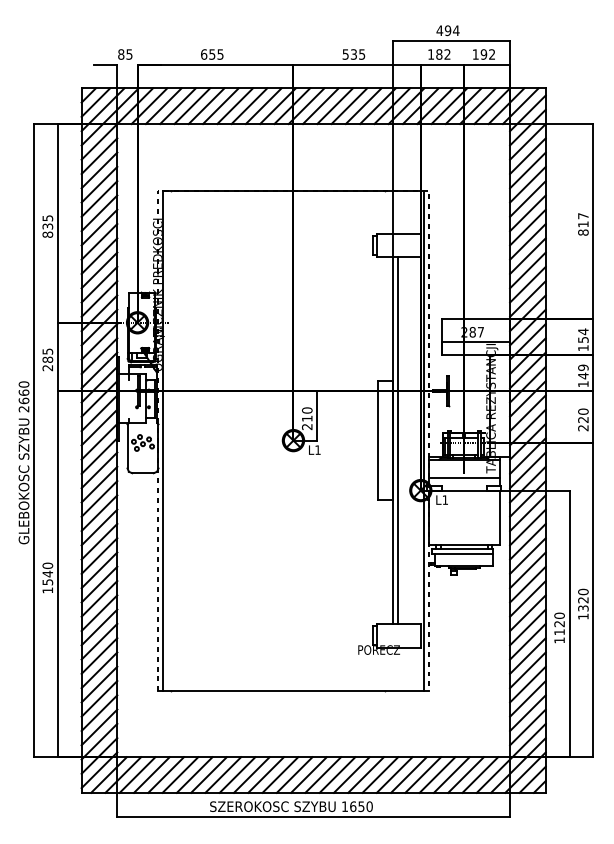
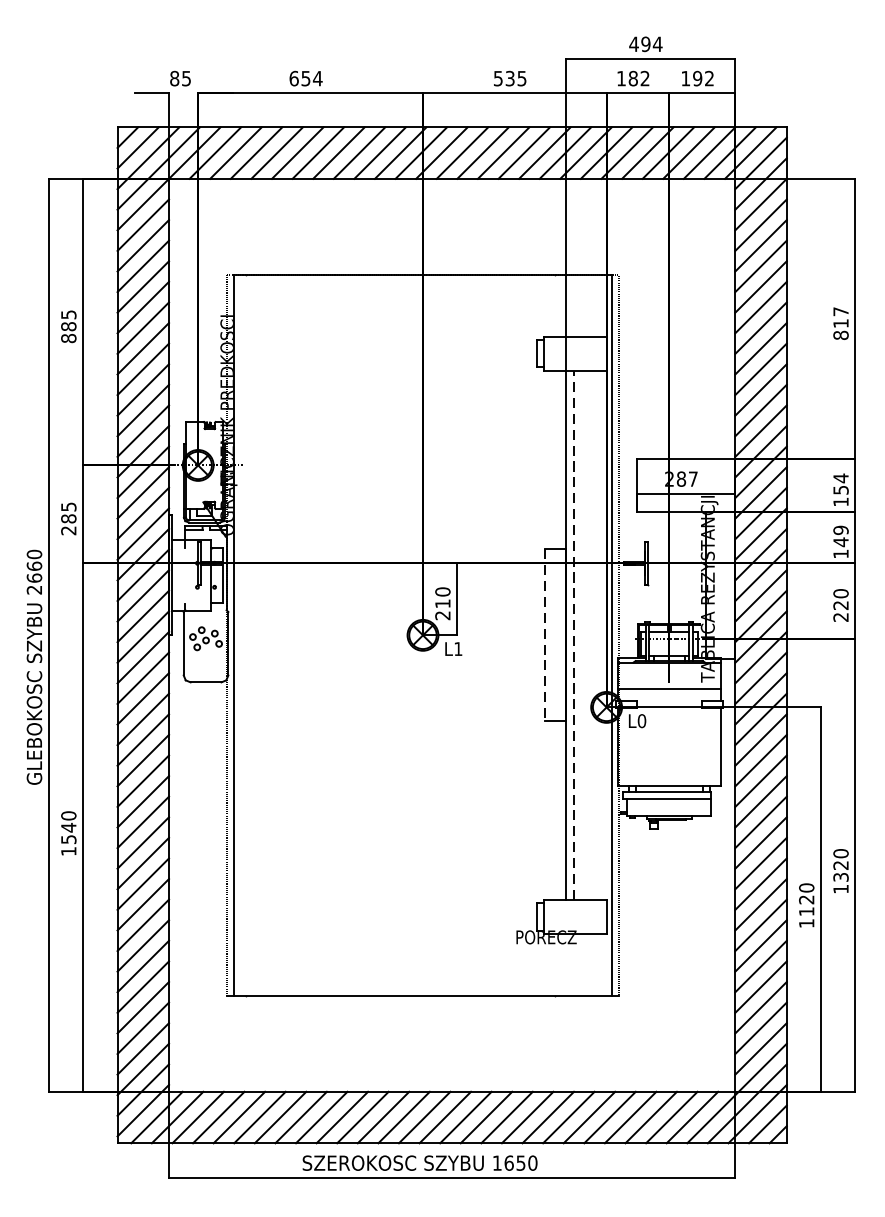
text: (220, 54) -> (317, 78), 655 -> 654
text: (47, 226) -> (68, 326), 835 -> 885
line: (378, 440) -> (545, 635), solid -> dashed
line: (398, 440) -> (574, 635), solid -> dashed
text: (445, 499) -> (642, 720), L1 -> L0

